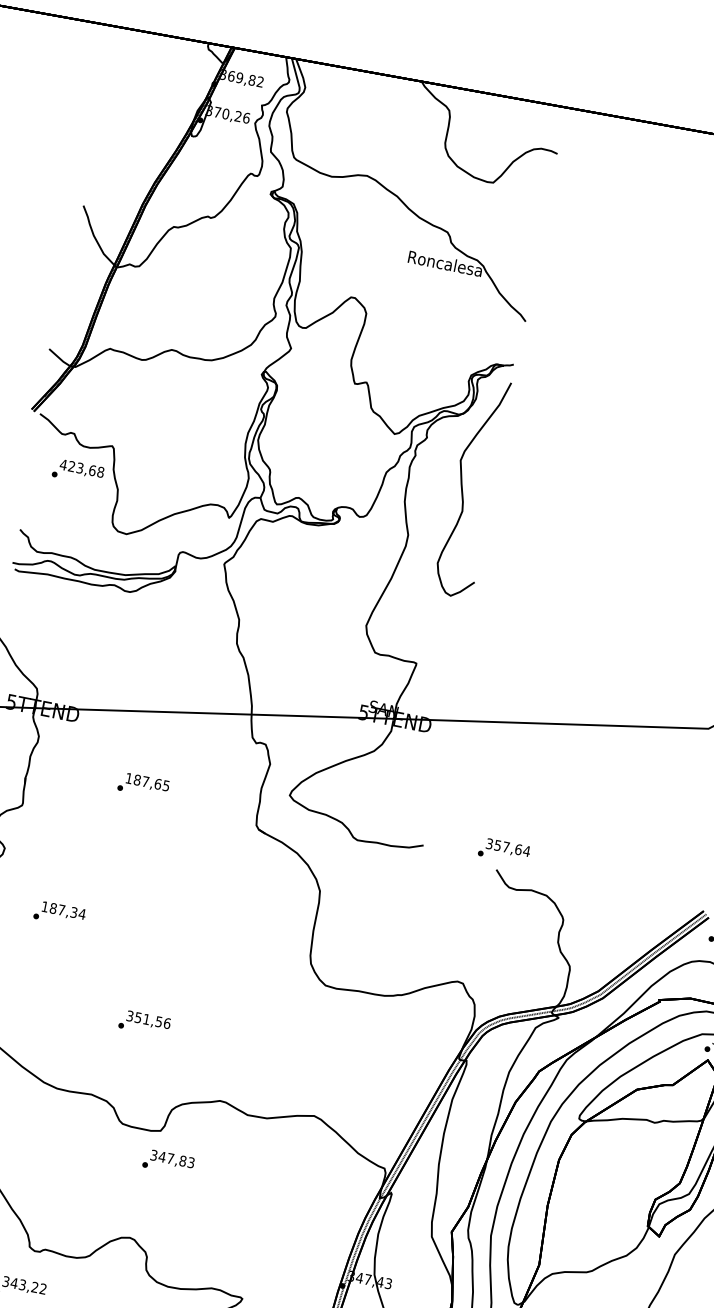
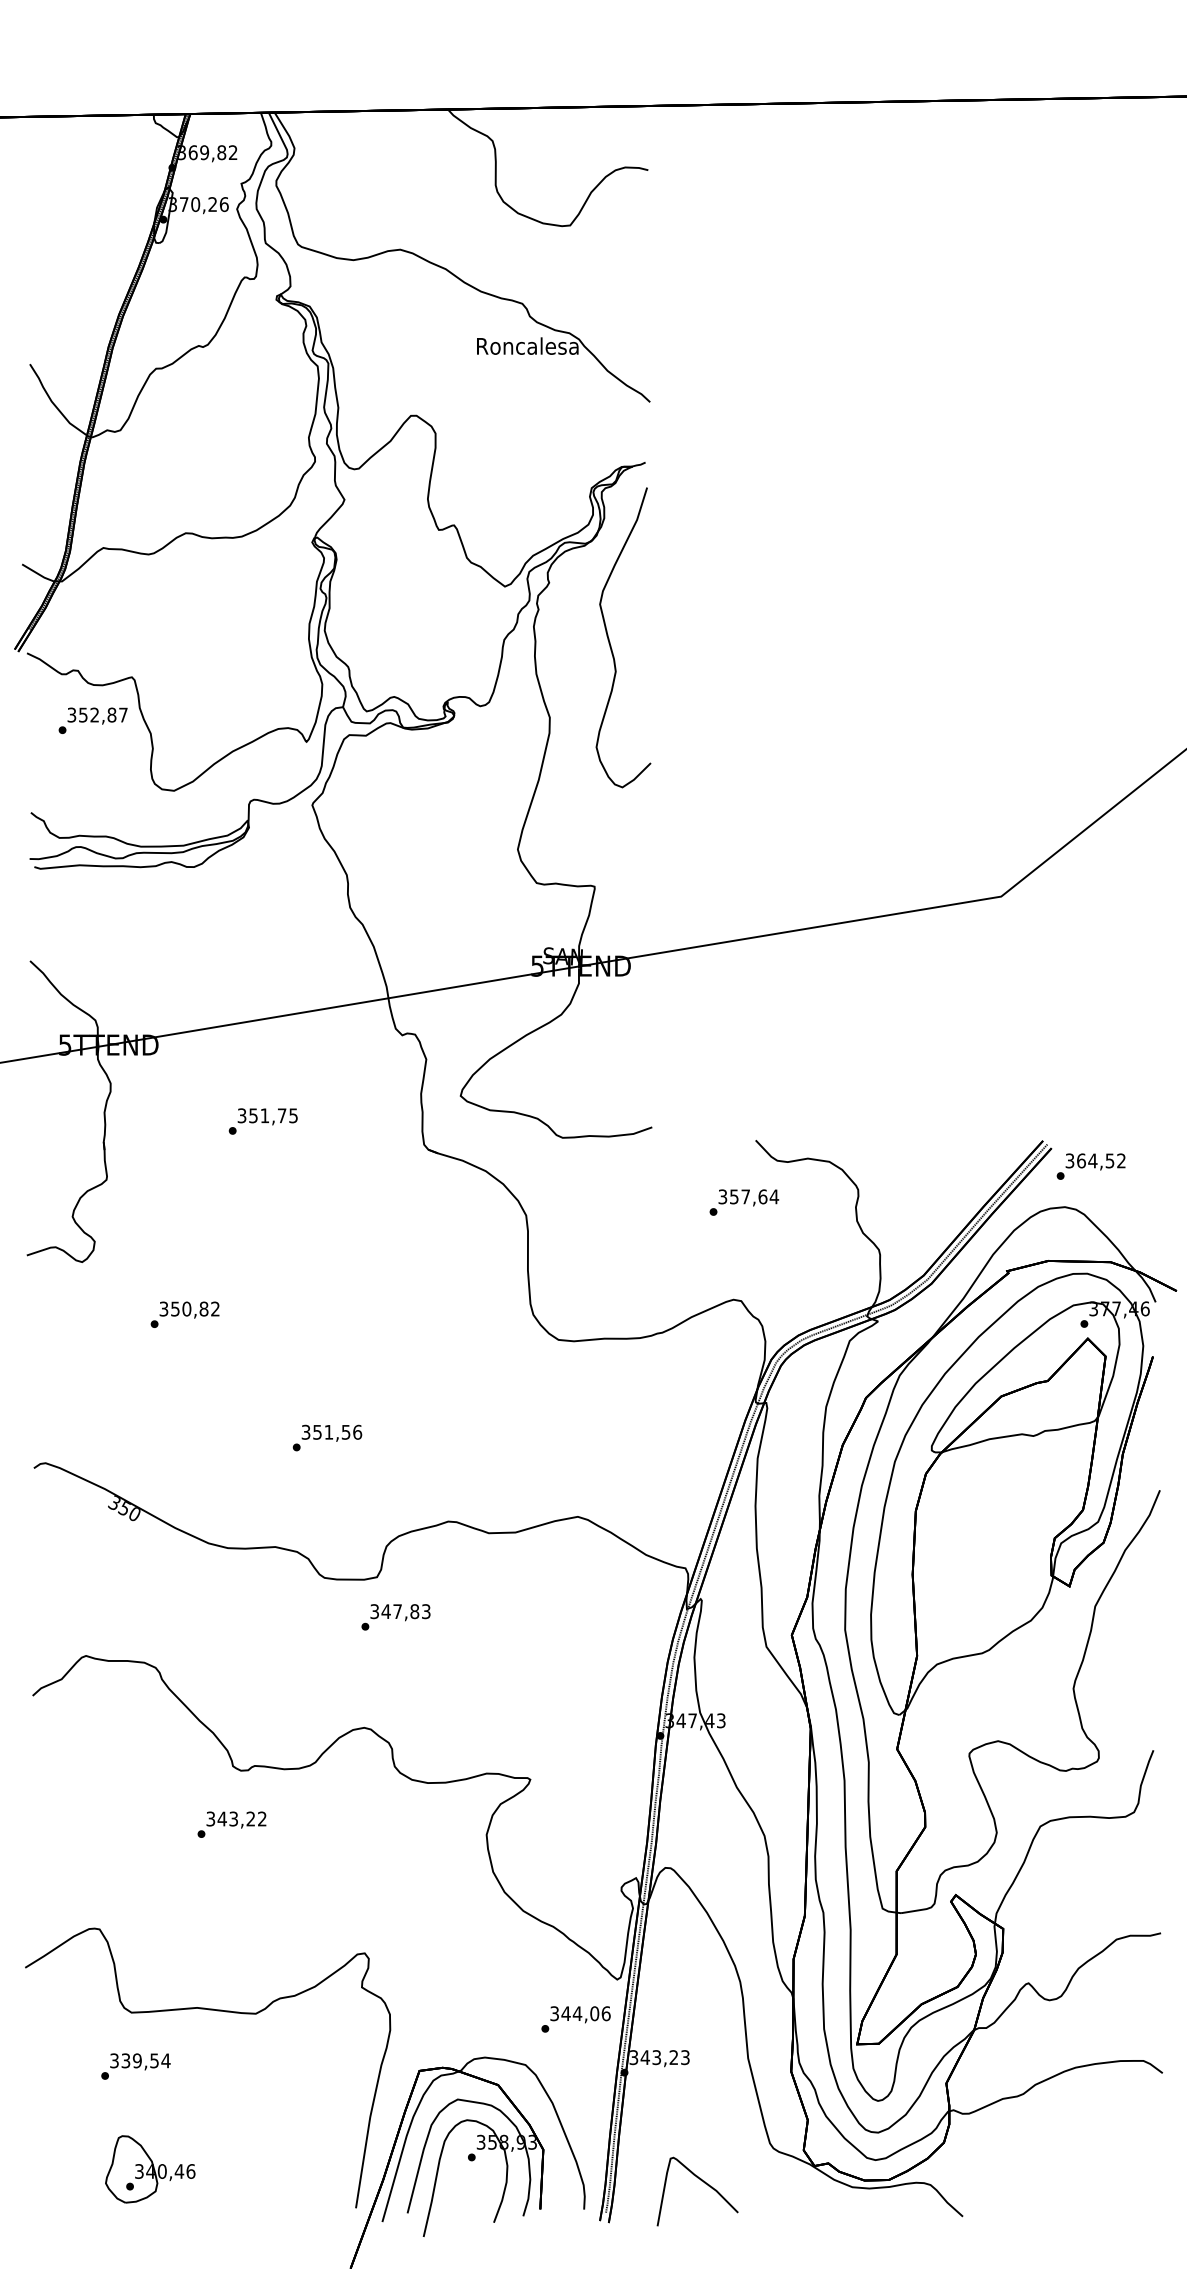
text: (82, 468) -> (97, 714), 423,68 -> 352,87
text: (143, 781) -> (261, 1115), 187,65 -> 351,75
text: (504, 851) -> (744, 1202), moved
text: (63, 910) -> (189, 1308), 187,34 -> 350,82

